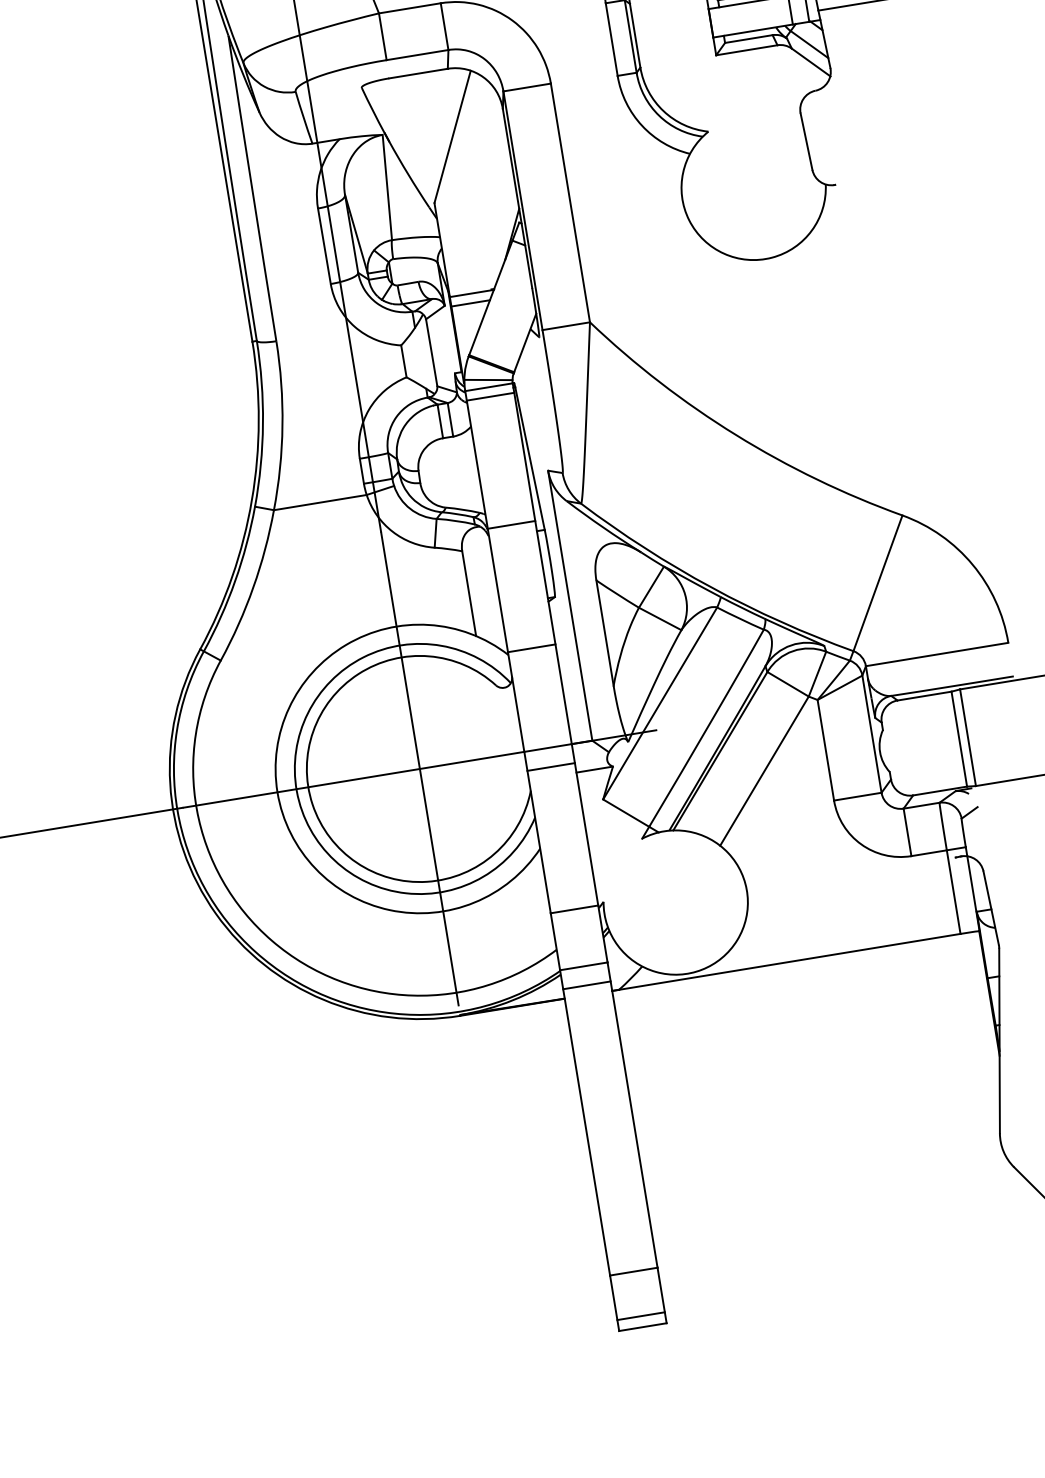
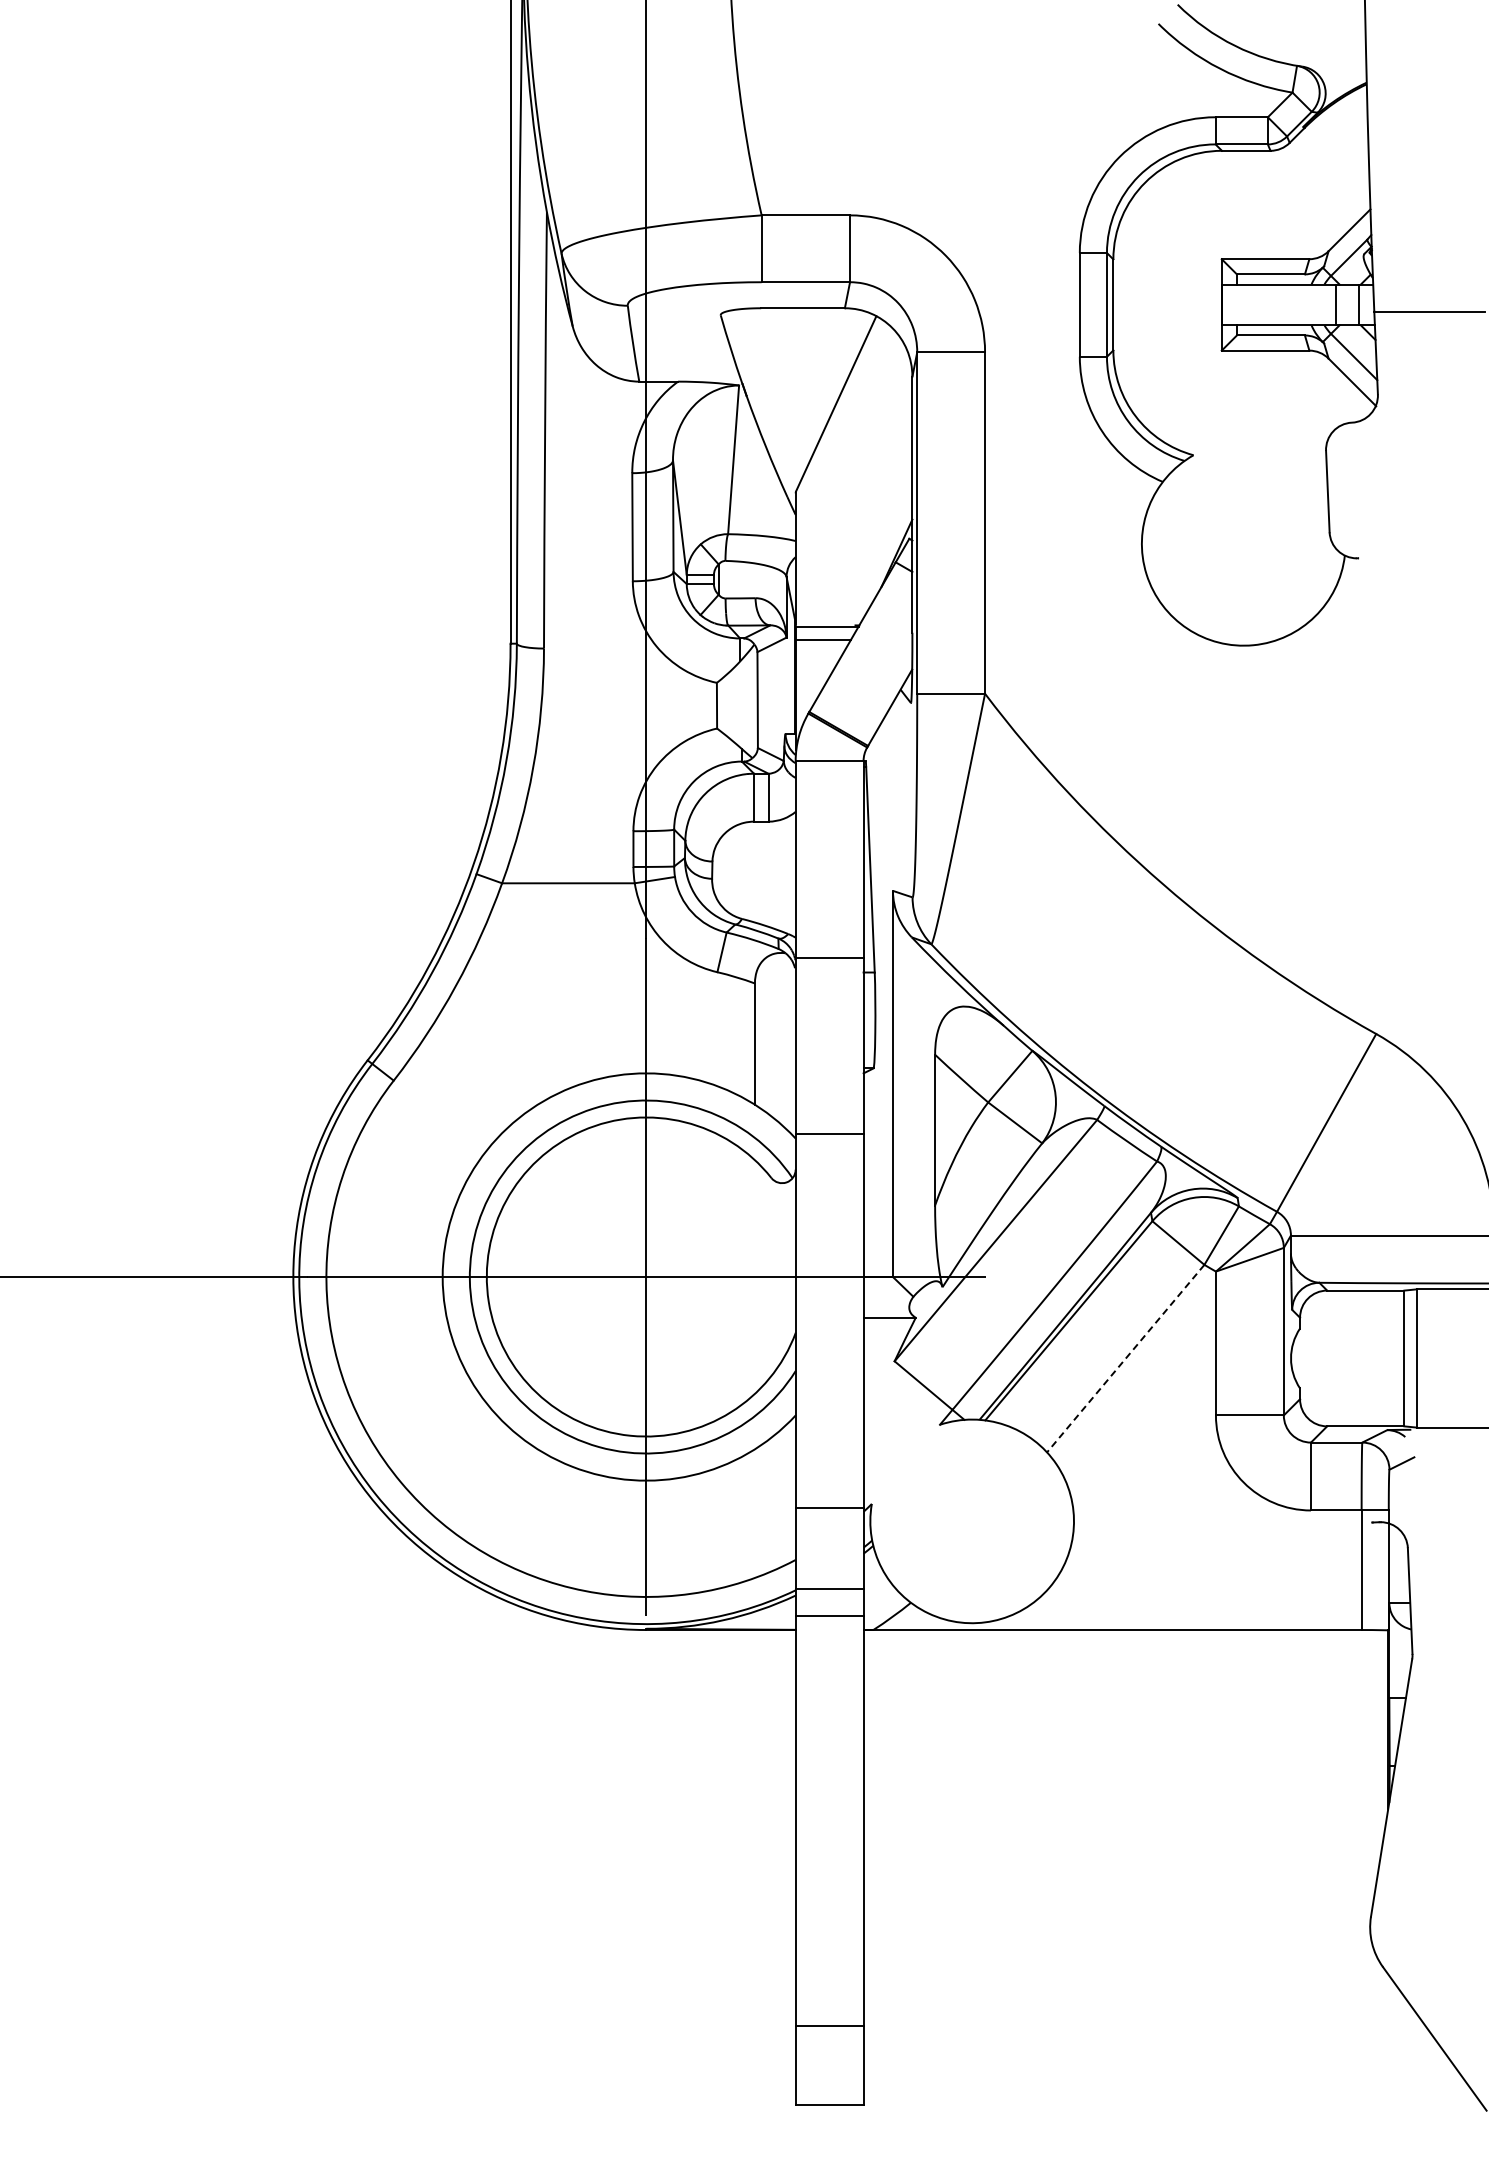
line: (488, 379) -> (830, 750), removed
line: (490, 396) -> (829, 774), removed
line: (551, 767) -> (829, 1304), removed
line: (764, 771) -> (1125, 1359), solid -> dashed
line: (641, 1316) -> (829, 2089), removed

